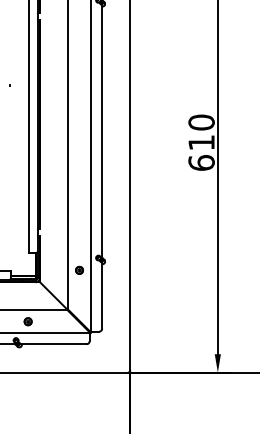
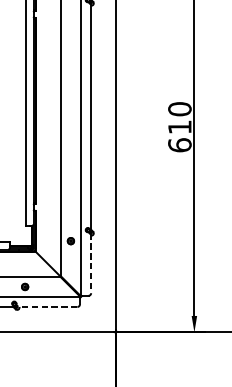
line: (102, 295) -> (91, 263), solid -> dashed
line: (52, 344) -> (46, 307), solid -> dashed

